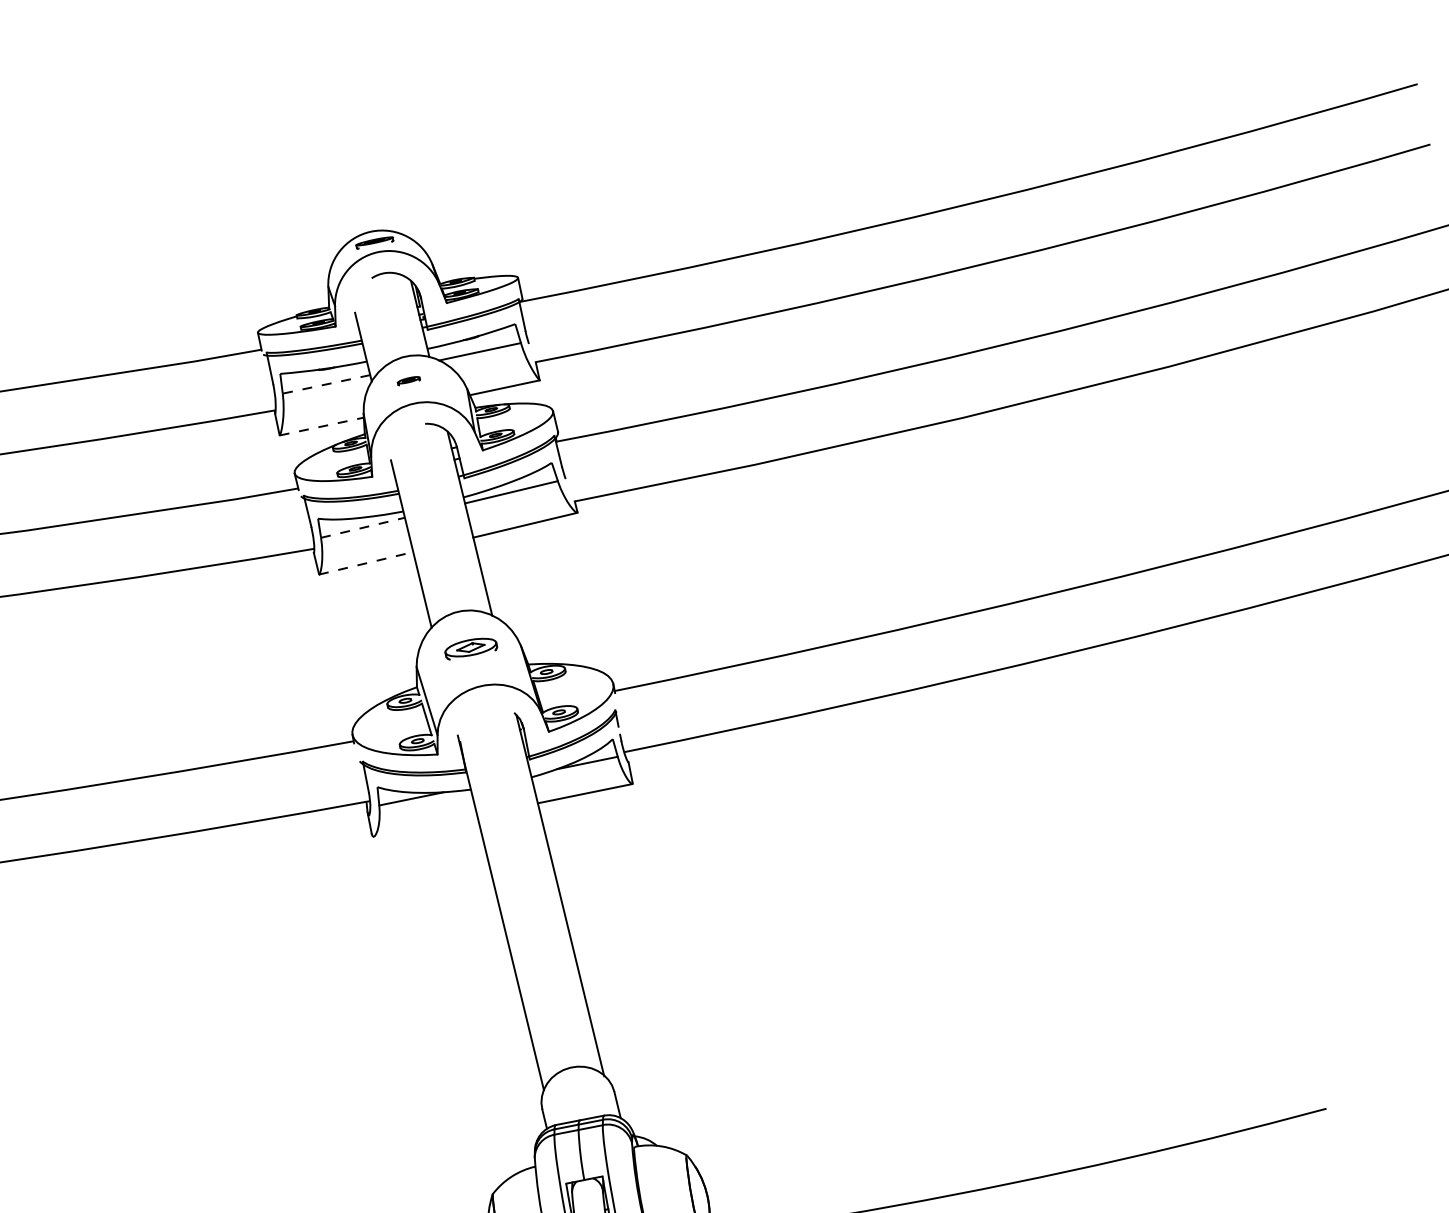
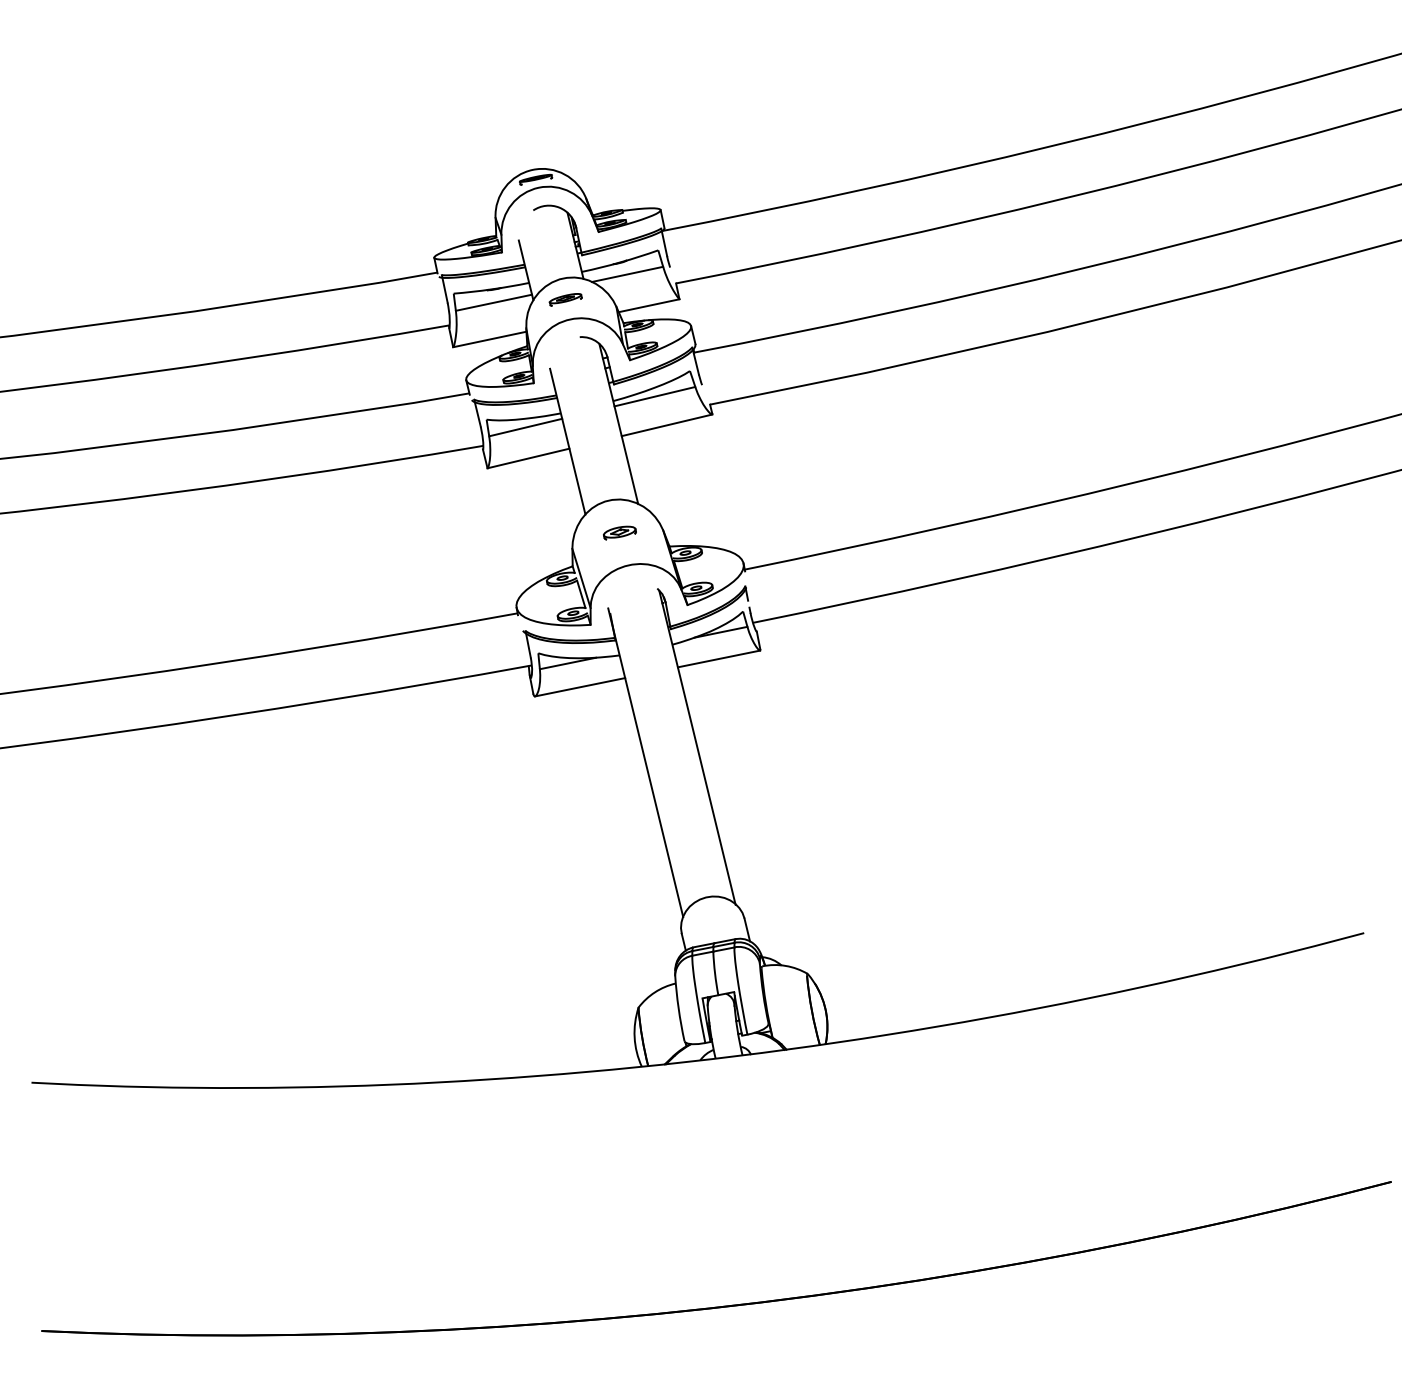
part: (408, 380) -> (565, 299), size x1.67
line: (325, 384) -> (493, 302), dashed -> solid
line: (322, 426) -> (490, 339), dashed -> solid
line: (362, 527) -> (525, 427), dashed -> solid
line: (366, 563) -> (528, 458), dashed -> solid
part: (470, 648) -> (619, 532), size x0.71
line: (425, 826) -> (580, 687), added

